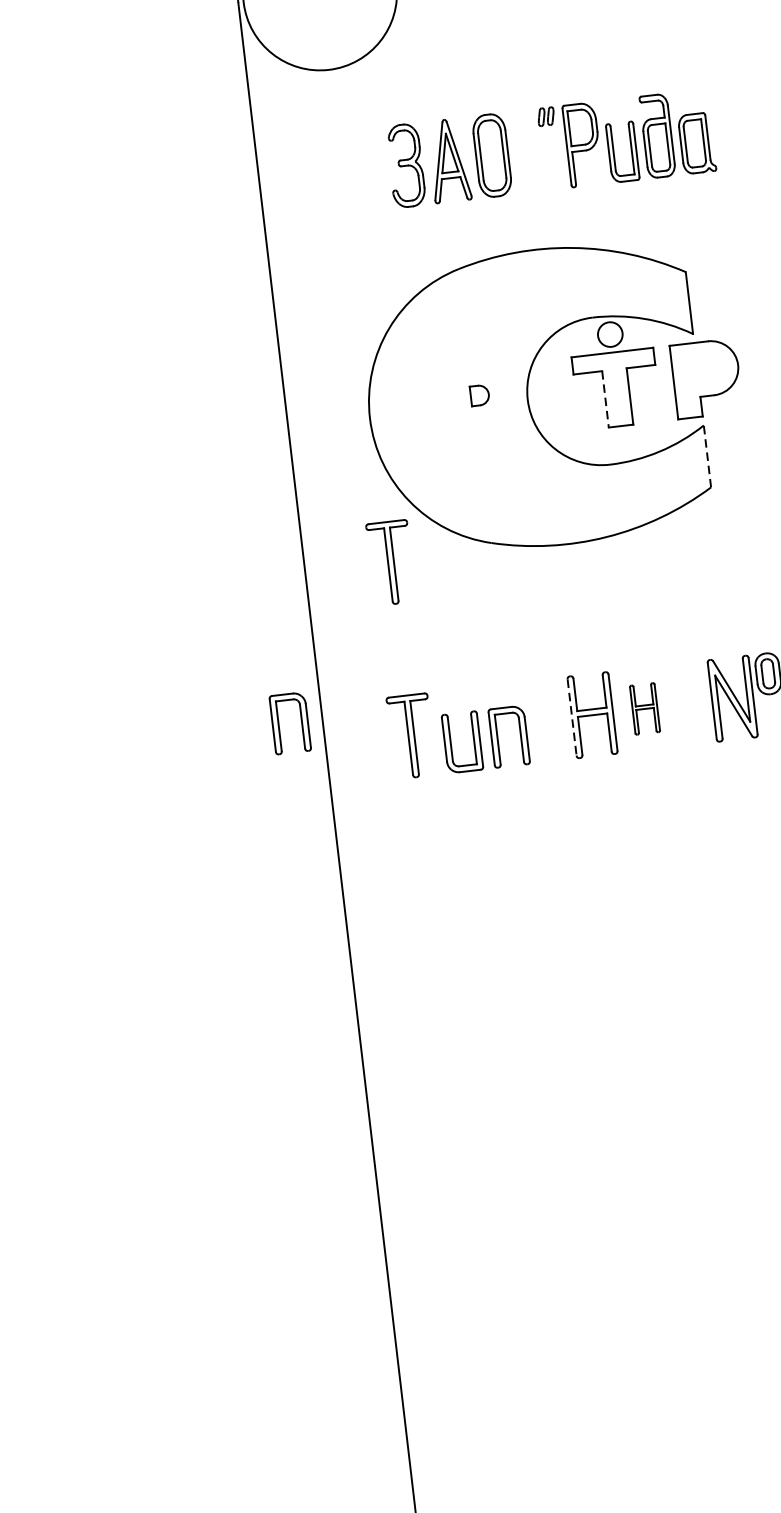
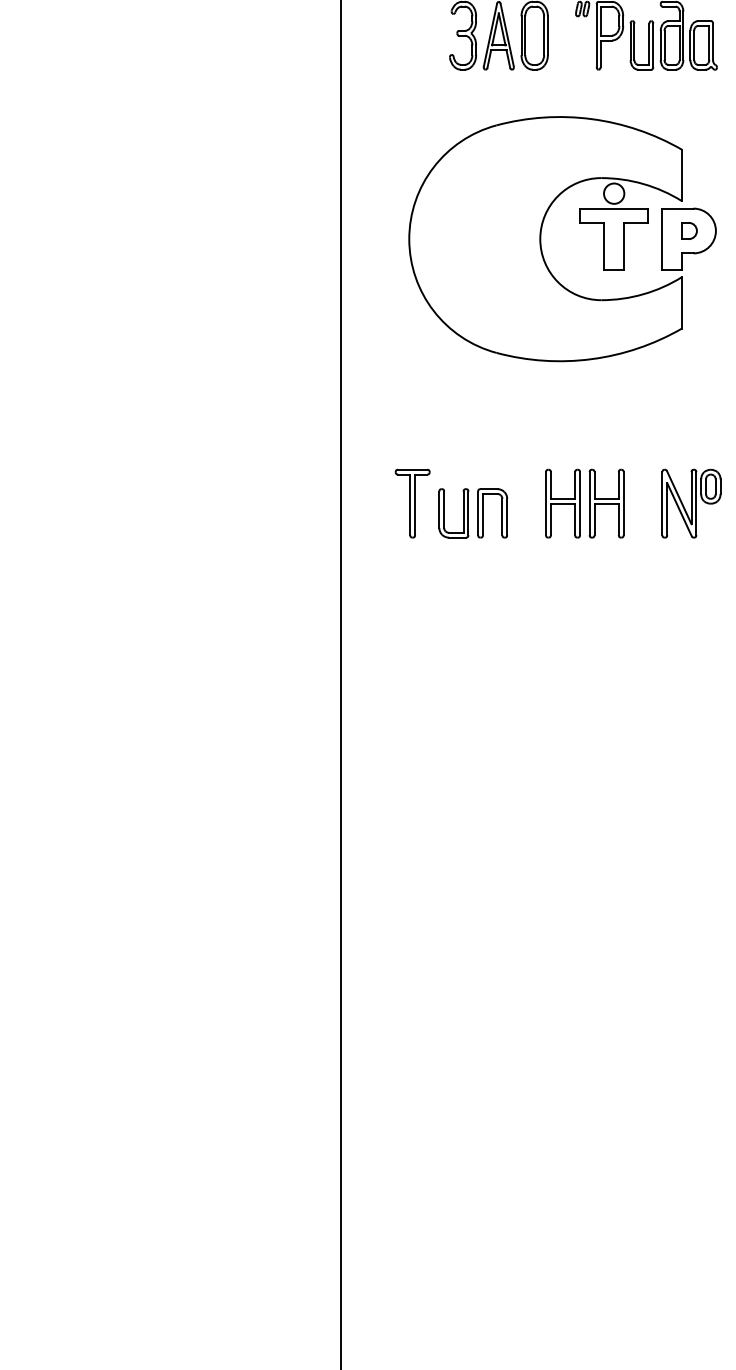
part: (479, 394) -> (689, 230), moved
line: (606, 399) -> (604, 246), dashed -> solid
line: (707, 455) -> (682, 302), dashed -> solid
part: (390, 562) -> (412, 359), removed
part: (644, 708) -> (606, 503), size x1.67
line: (572, 717) -> (546, 503), dashed -> solid
part: (279, 724) -> (305, 481), removed

